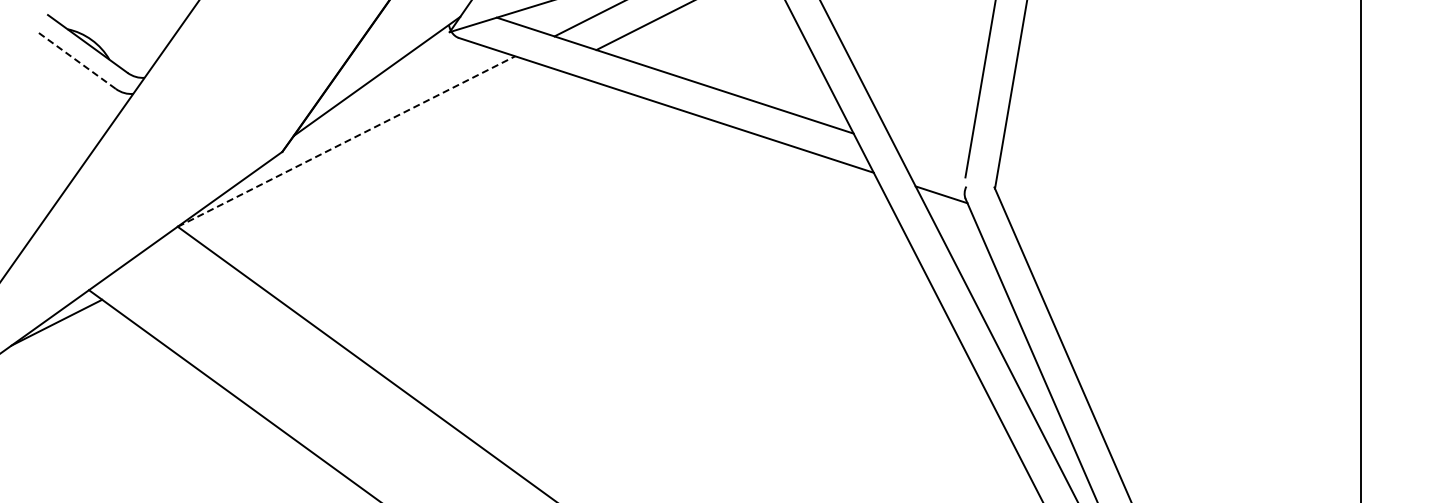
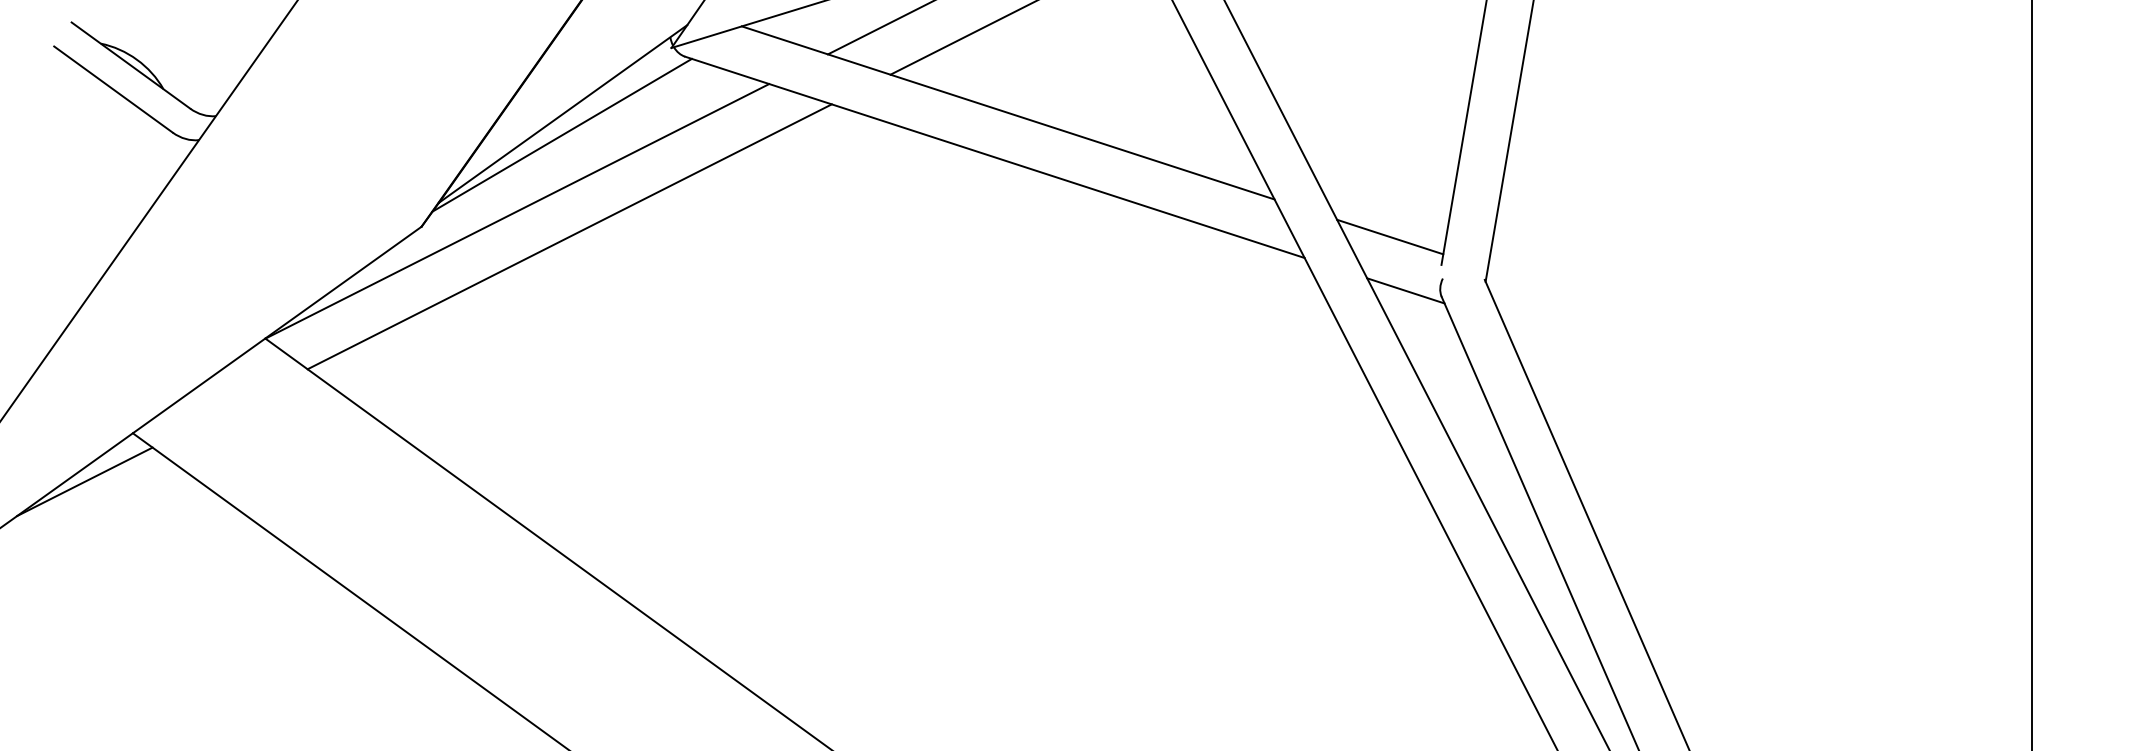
line: (75, 59) -> (112, 88), dashed -> solid
line: (376, 90) -> (562, 135), added
line: (346, 141) -> (517, 211), dashed -> solid
line: (381, 158) -> (569, 236), added
line: (930, 158) -> (1389, 236), added

